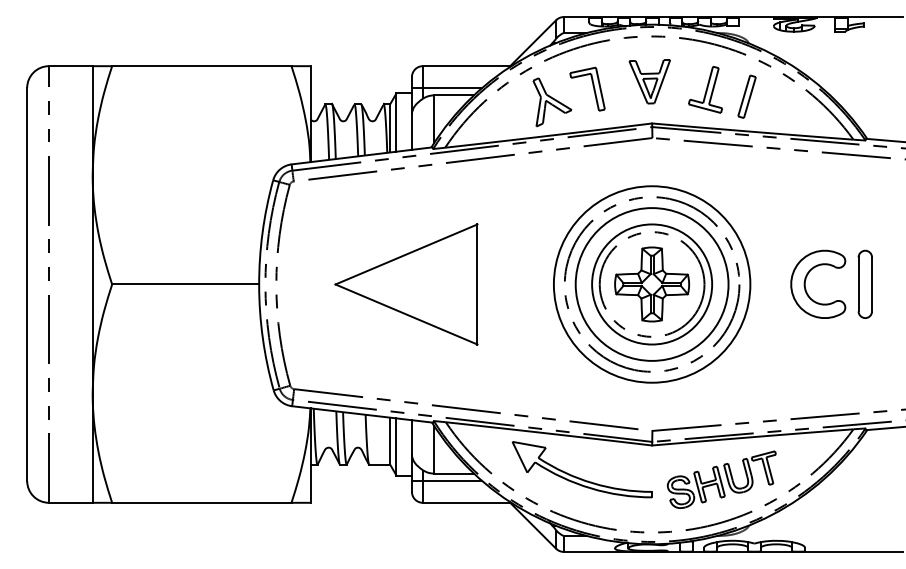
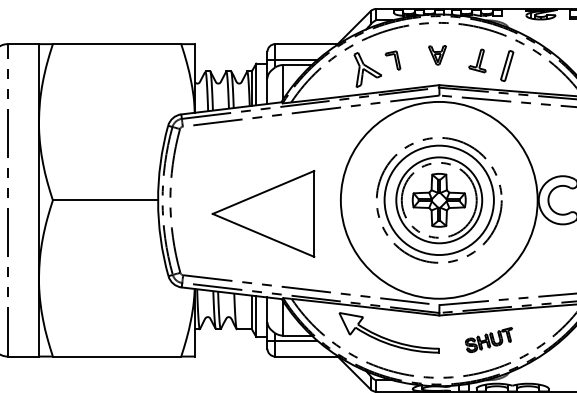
part: (649, 81) -> (437, 55), size x0.6
part: (587, 88) -> (393, 60), size x0.6
part: (705, 89) -> (477, 60), size x0.7
part: (406, 284) -> (263, 213), moved
circle: (651, 284) -> (438, 200), size x1.4
part: (721, 479) -> (488, 339), size x0.6

